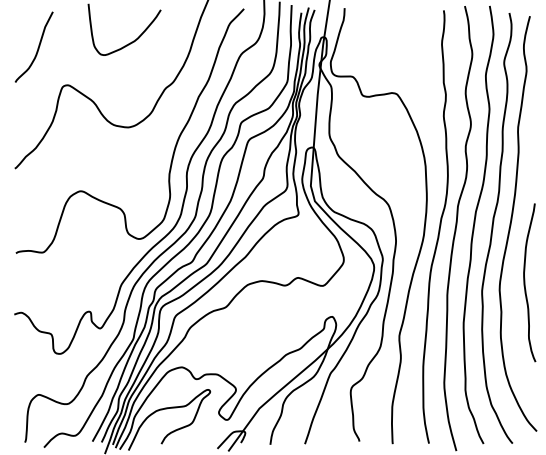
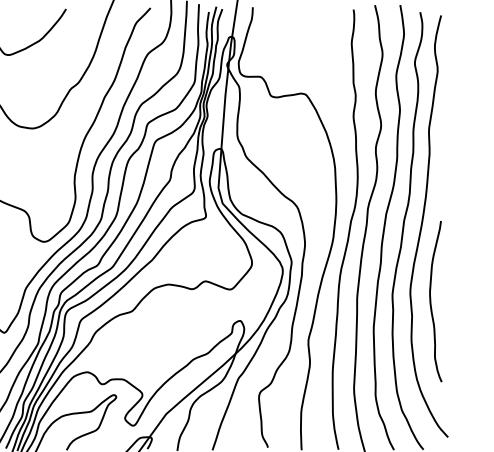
curve: (525, 282) -> (431, 301), moved

